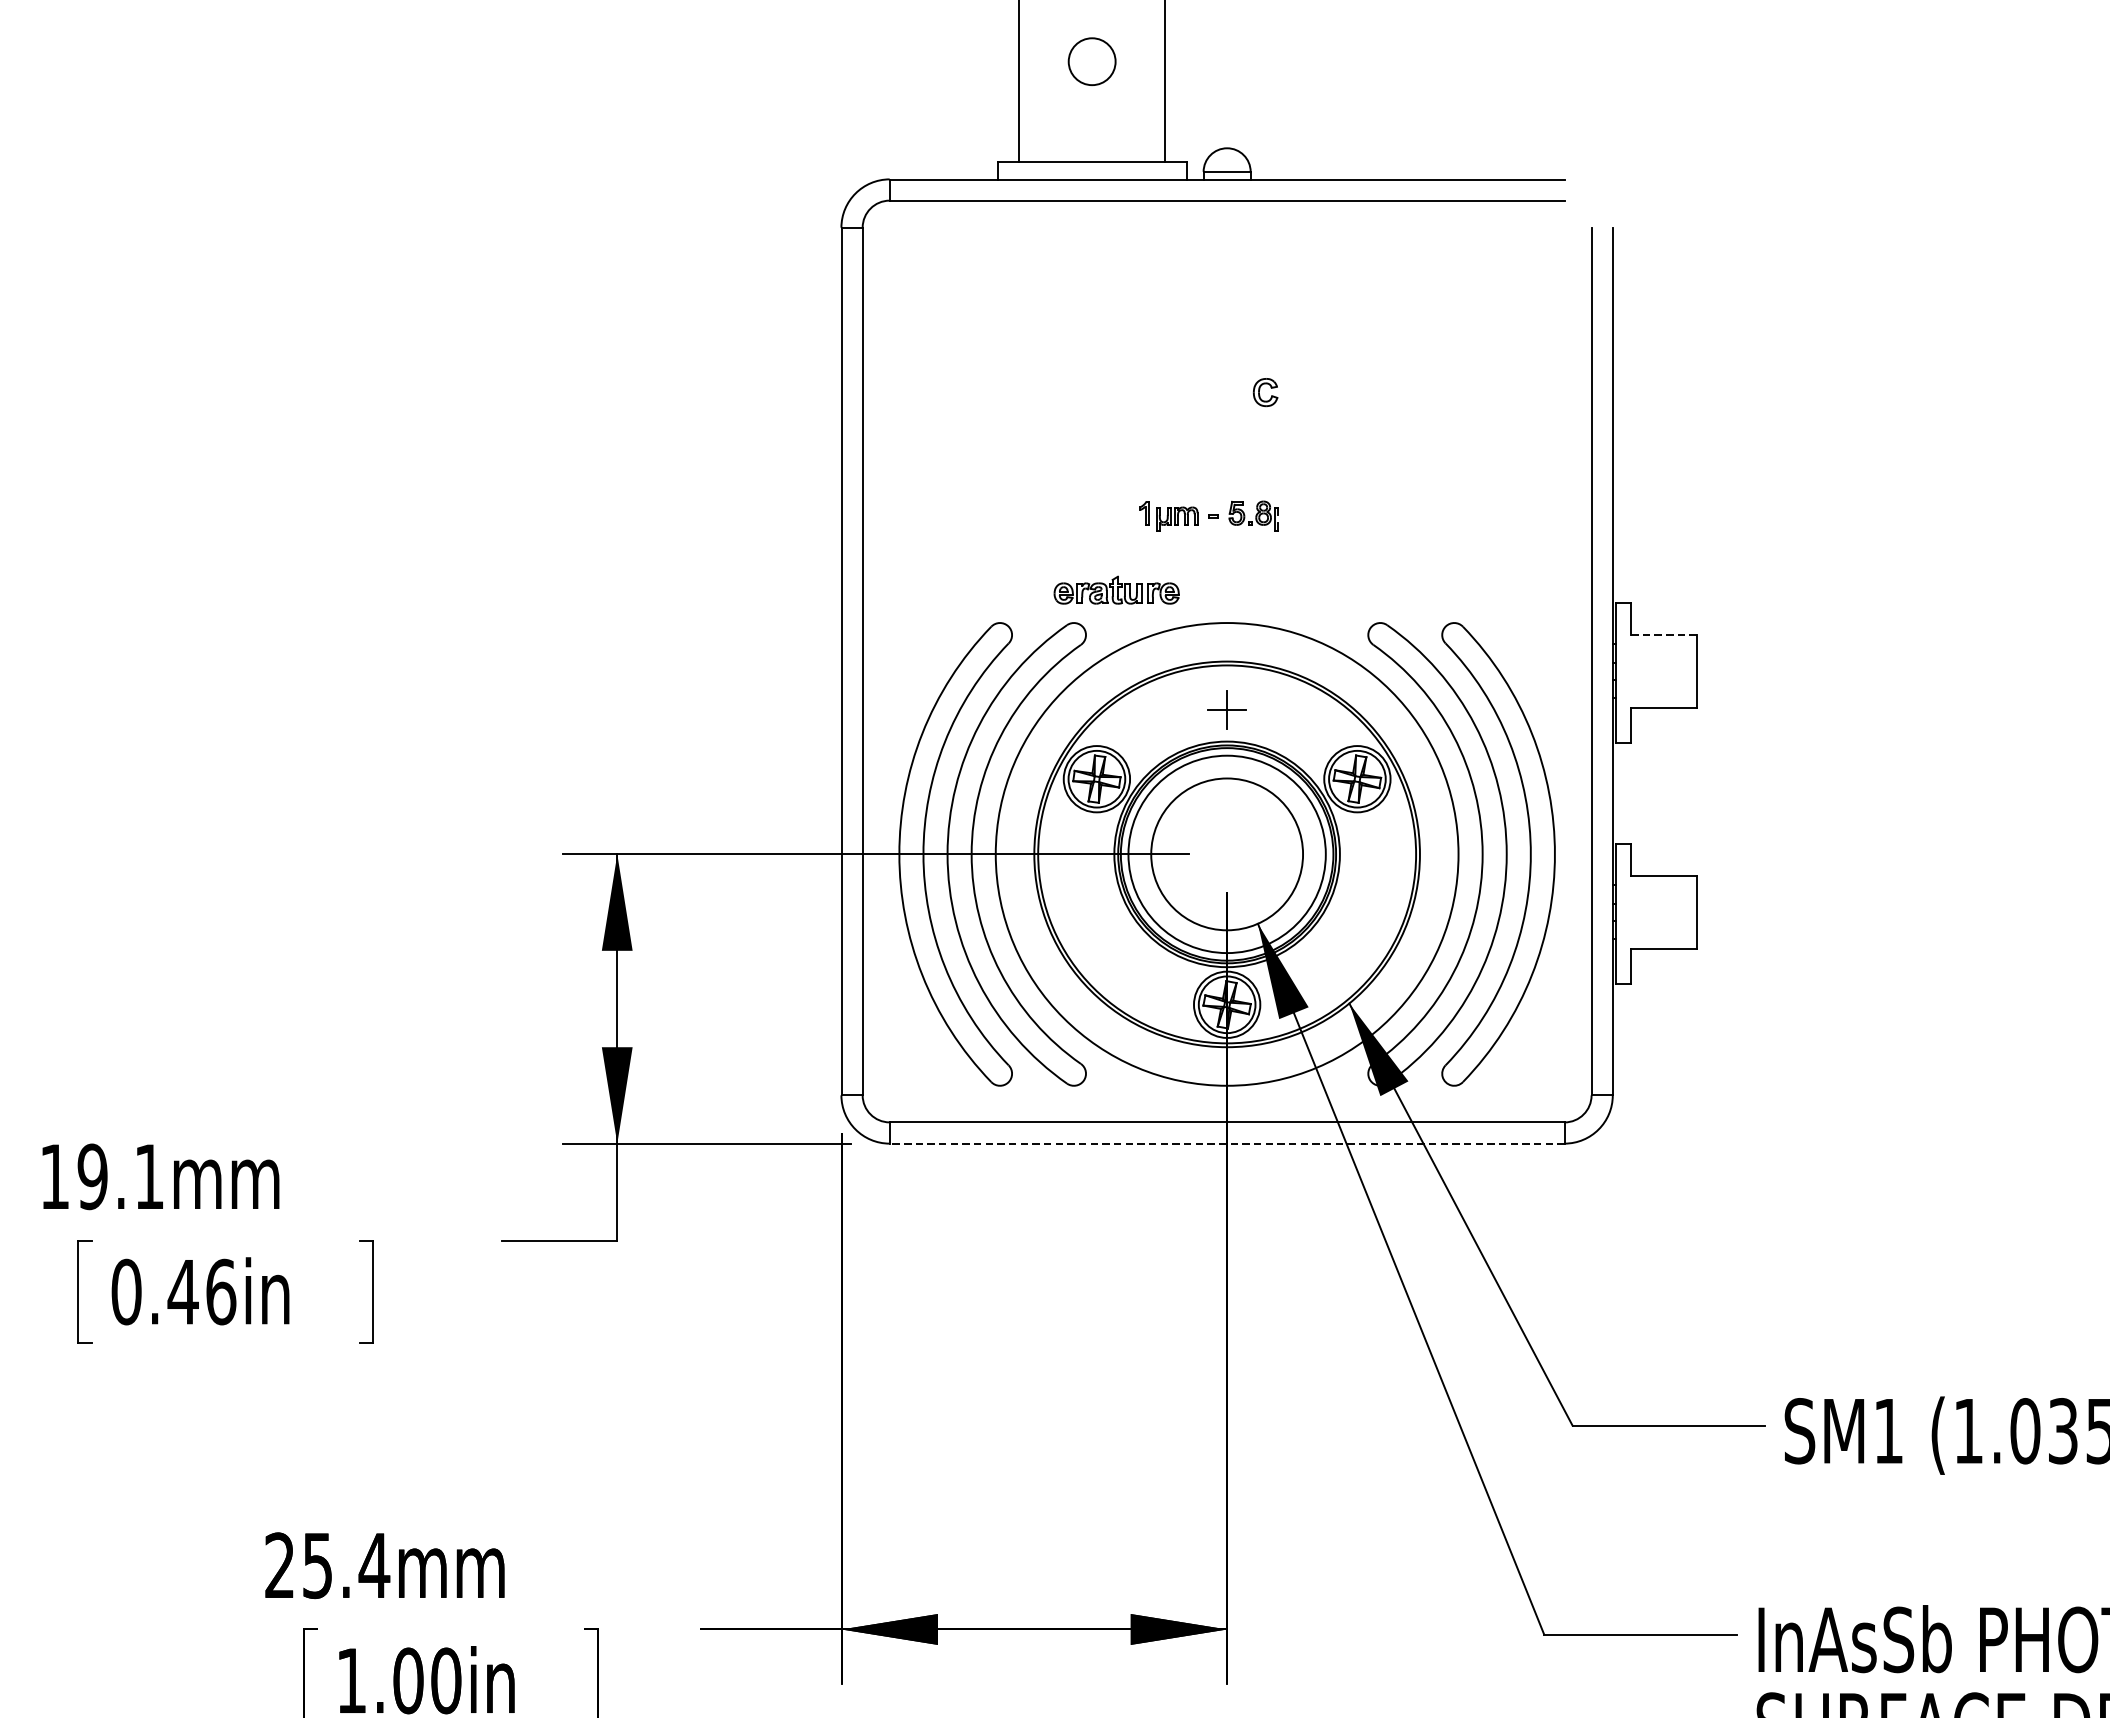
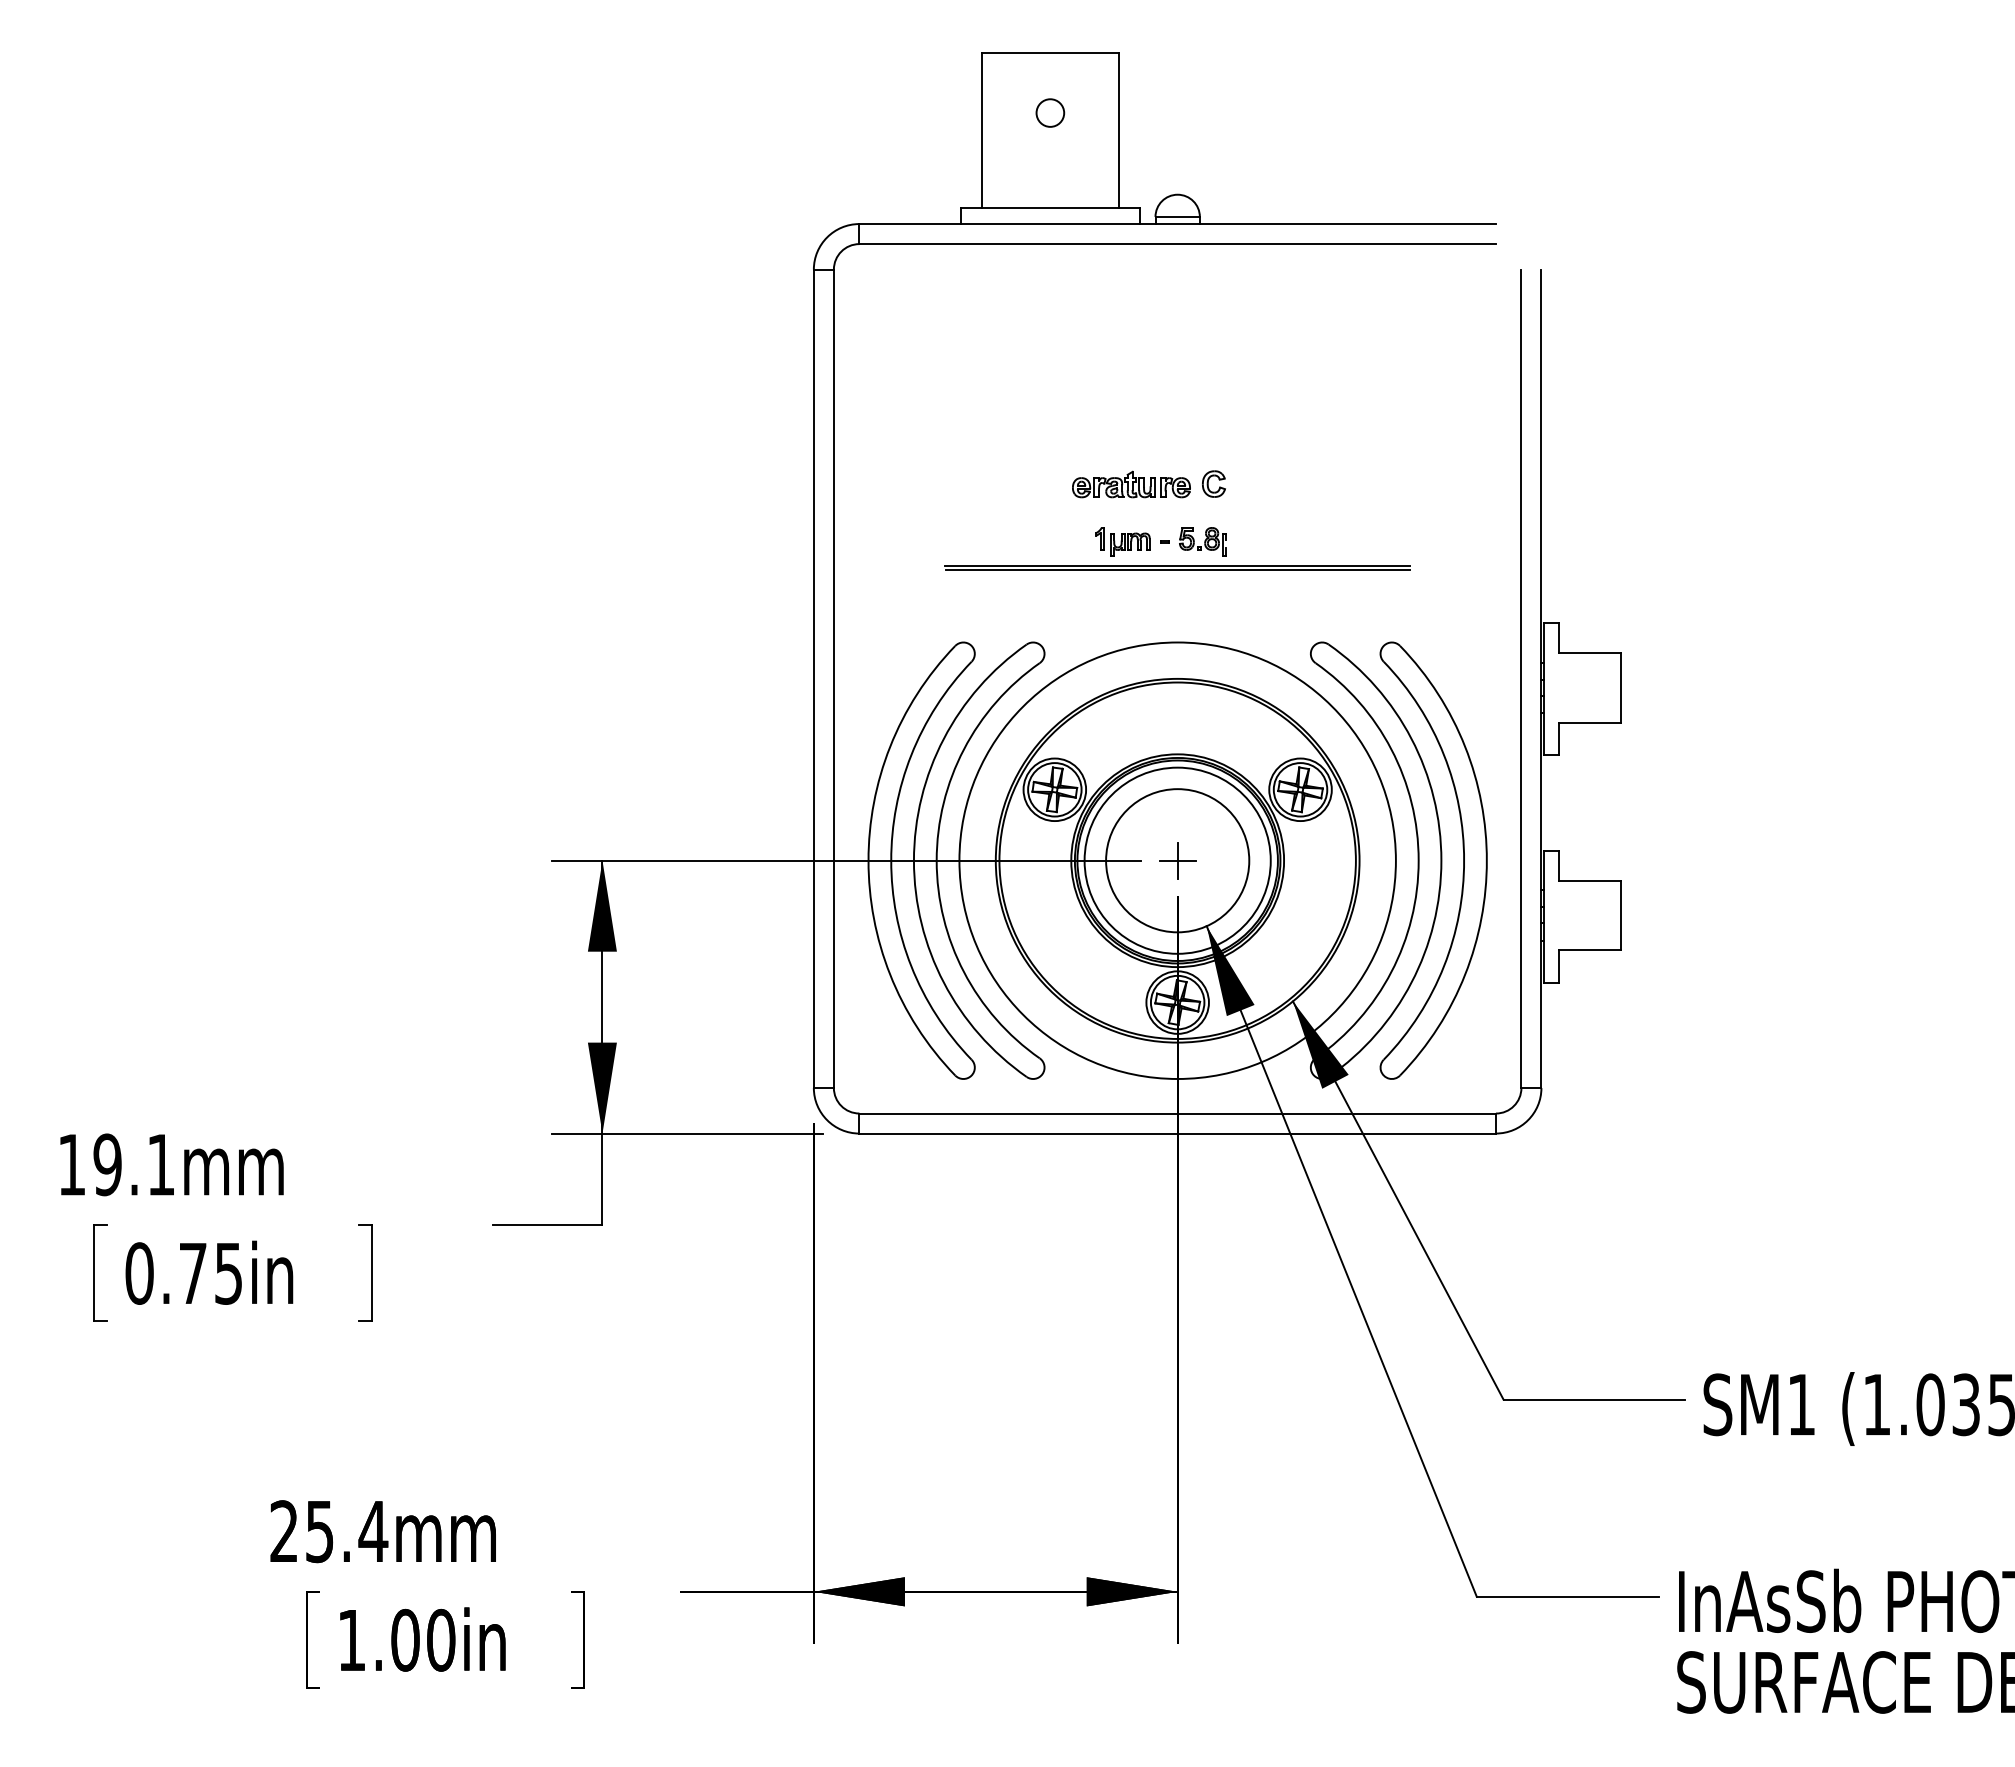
circle: (1092, 61) -> (1050, 112), size x0.62
part: (1265, 391) -> (1213, 483), moved
part: (1226, 543) -> (1177, 567), added
part: (1116, 590) -> (1131, 484), moved
line: (1663, 634) -> (1589, 653), dashed -> solid
part: (1226, 709) -> (1177, 860), moved
line: (1226, 1143) -> (1177, 1133), dashed -> solid
text: (201, 1292) -> (210, 1273), 0.46in -> 0.75in

